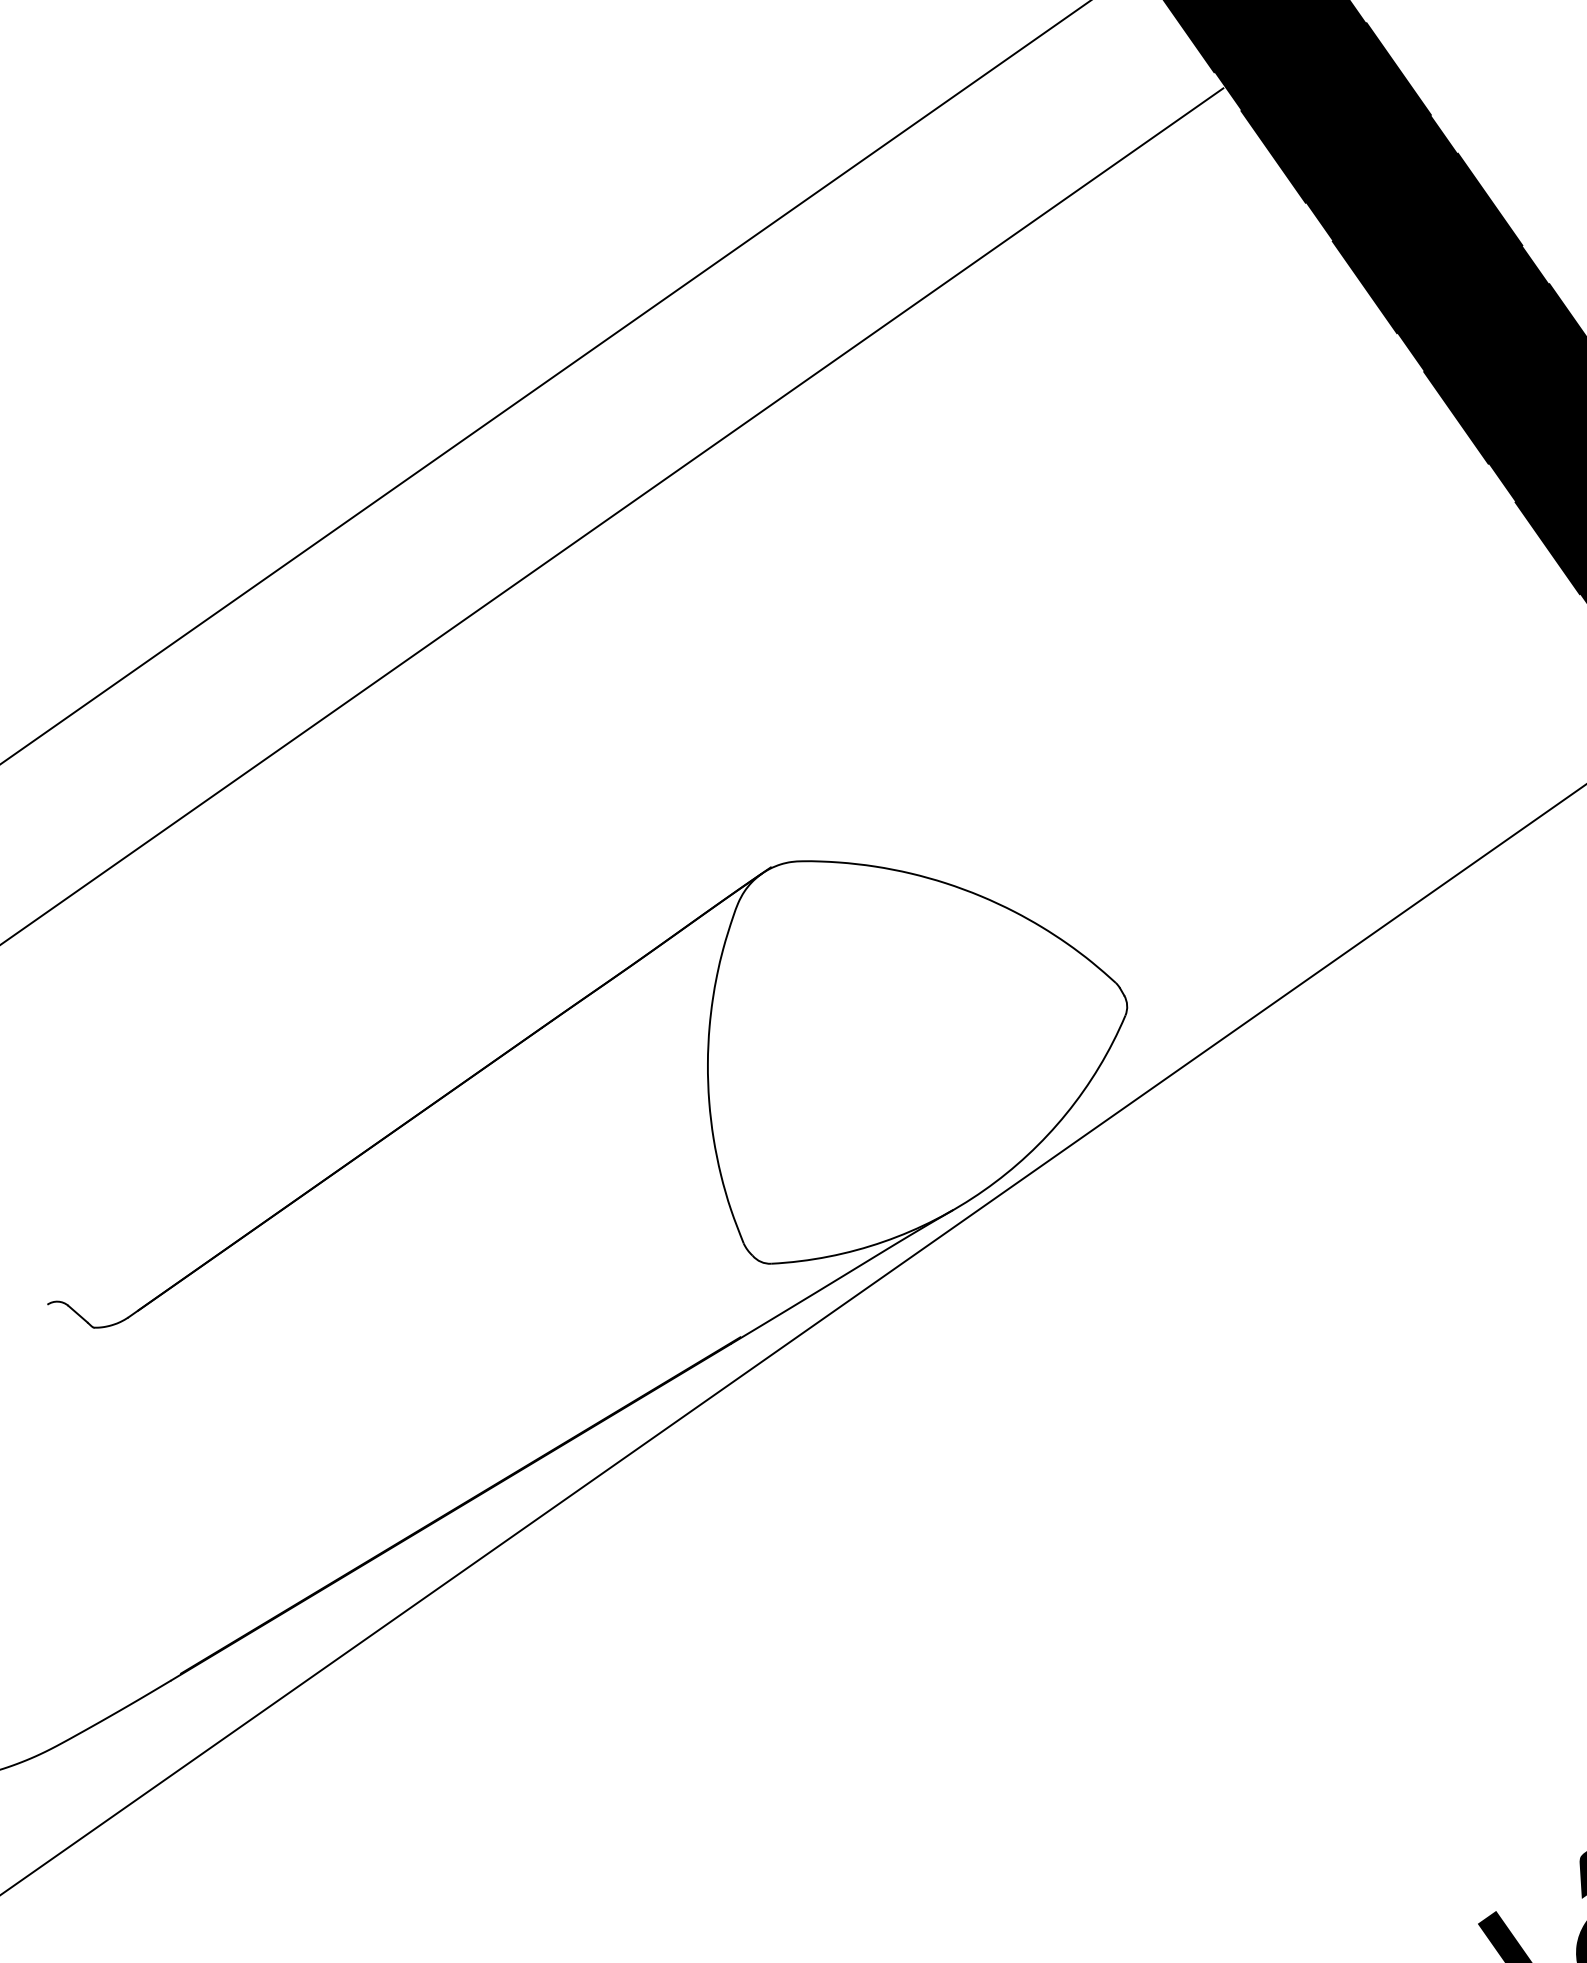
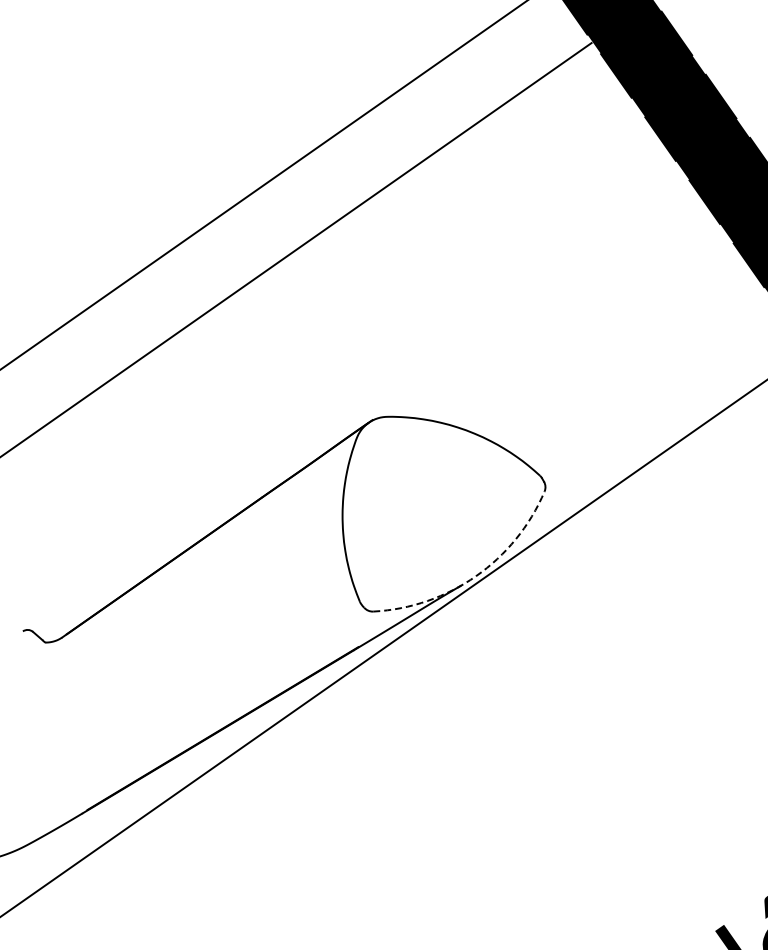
arc: (984, 1191) -> (476, 576), solid -> dashed

